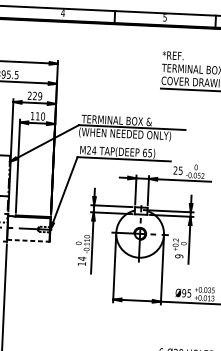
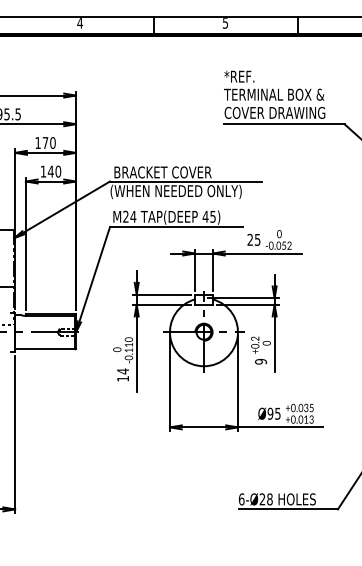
text: (34, 95) -> (45, 142), 229 -> 170
text: (37, 116) -> (50, 171), 110 -> 140
text: (116, 120) -> (163, 172), TERMINAL BOX & -> BRACKET COVER
text: (144, 152) -> (205, 216), 65) -> 45)
line: (28, 240) -> (45, 349), dashed -> solid

